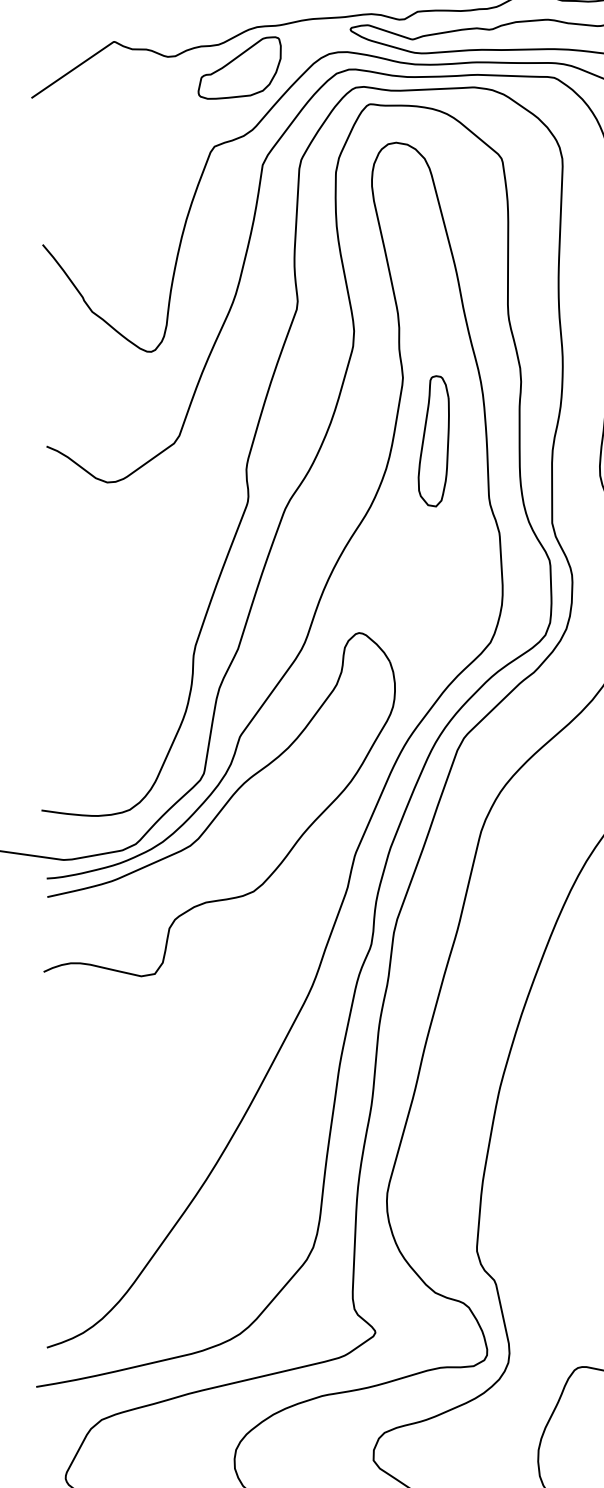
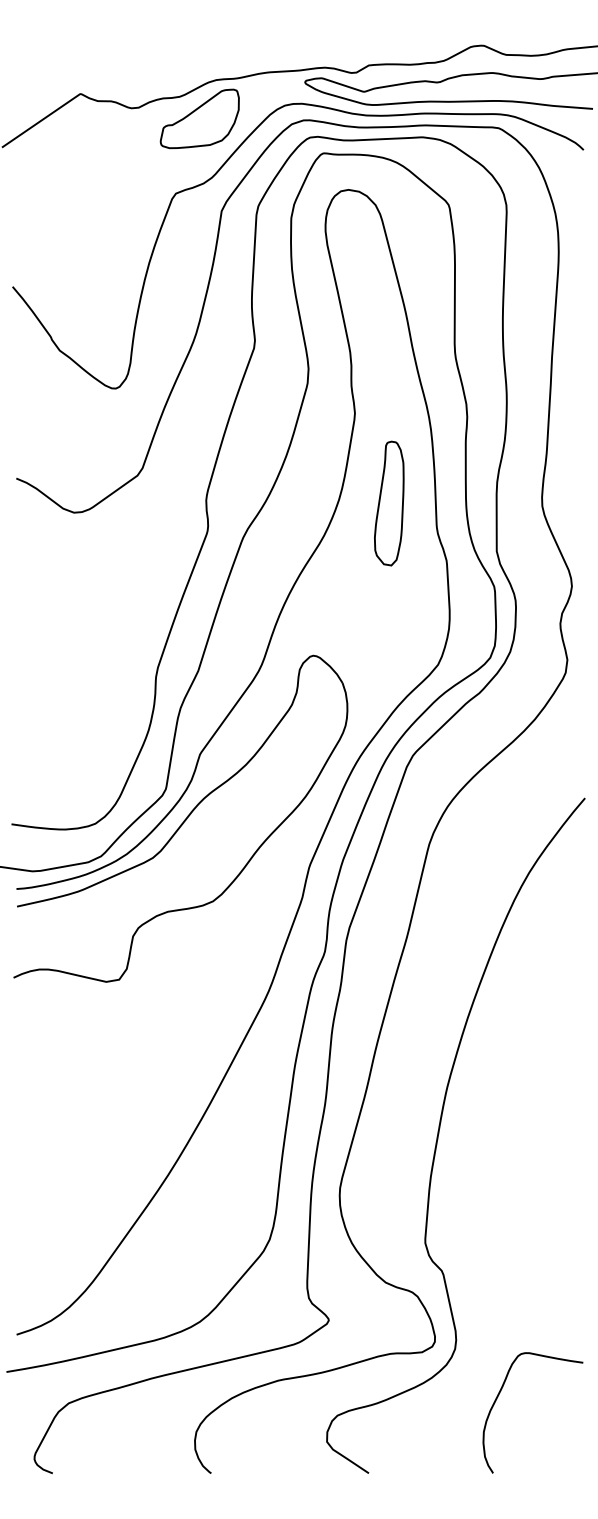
part: (434, 441) -> (389, 503), moved

